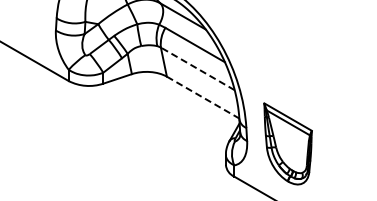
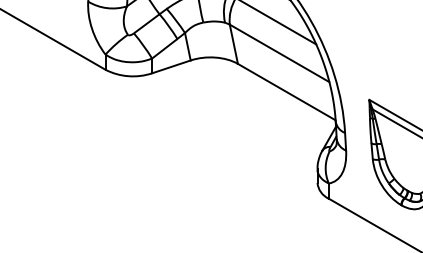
line: (197, 68) -> (279, 52), dashed -> solid
line: (203, 97) -> (287, 91), dashed -> solid

